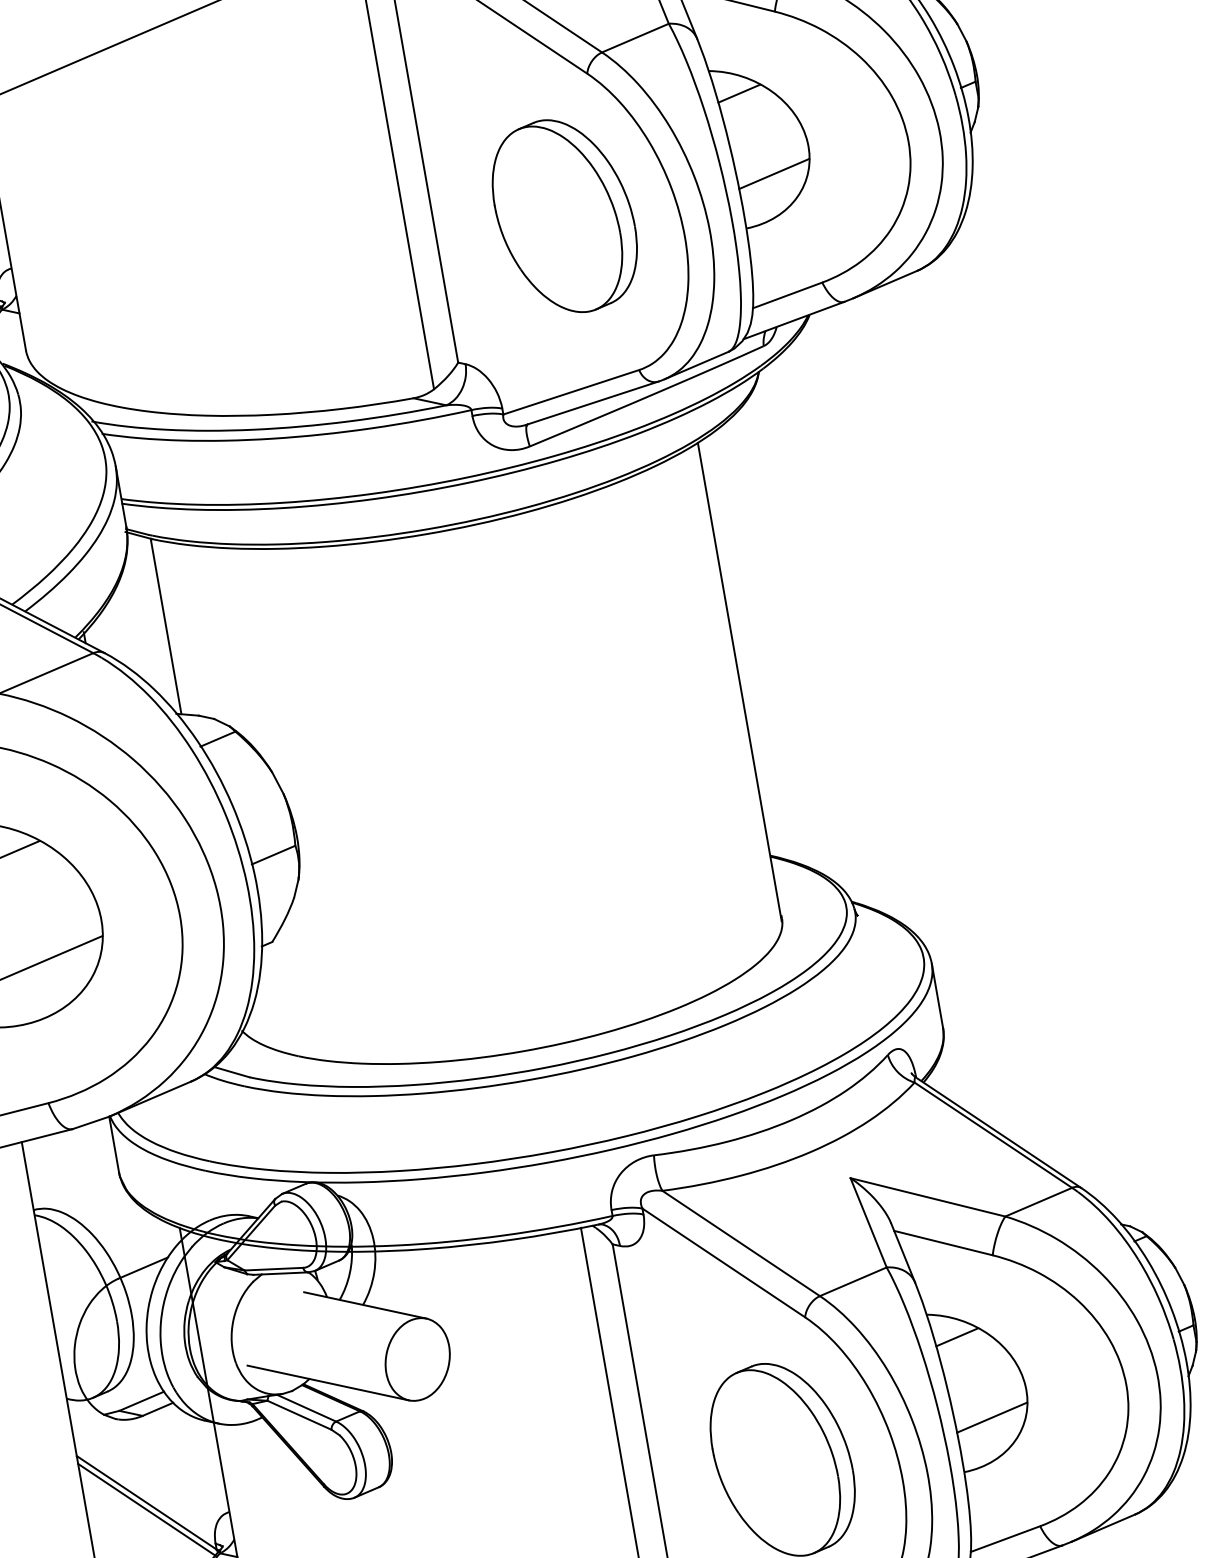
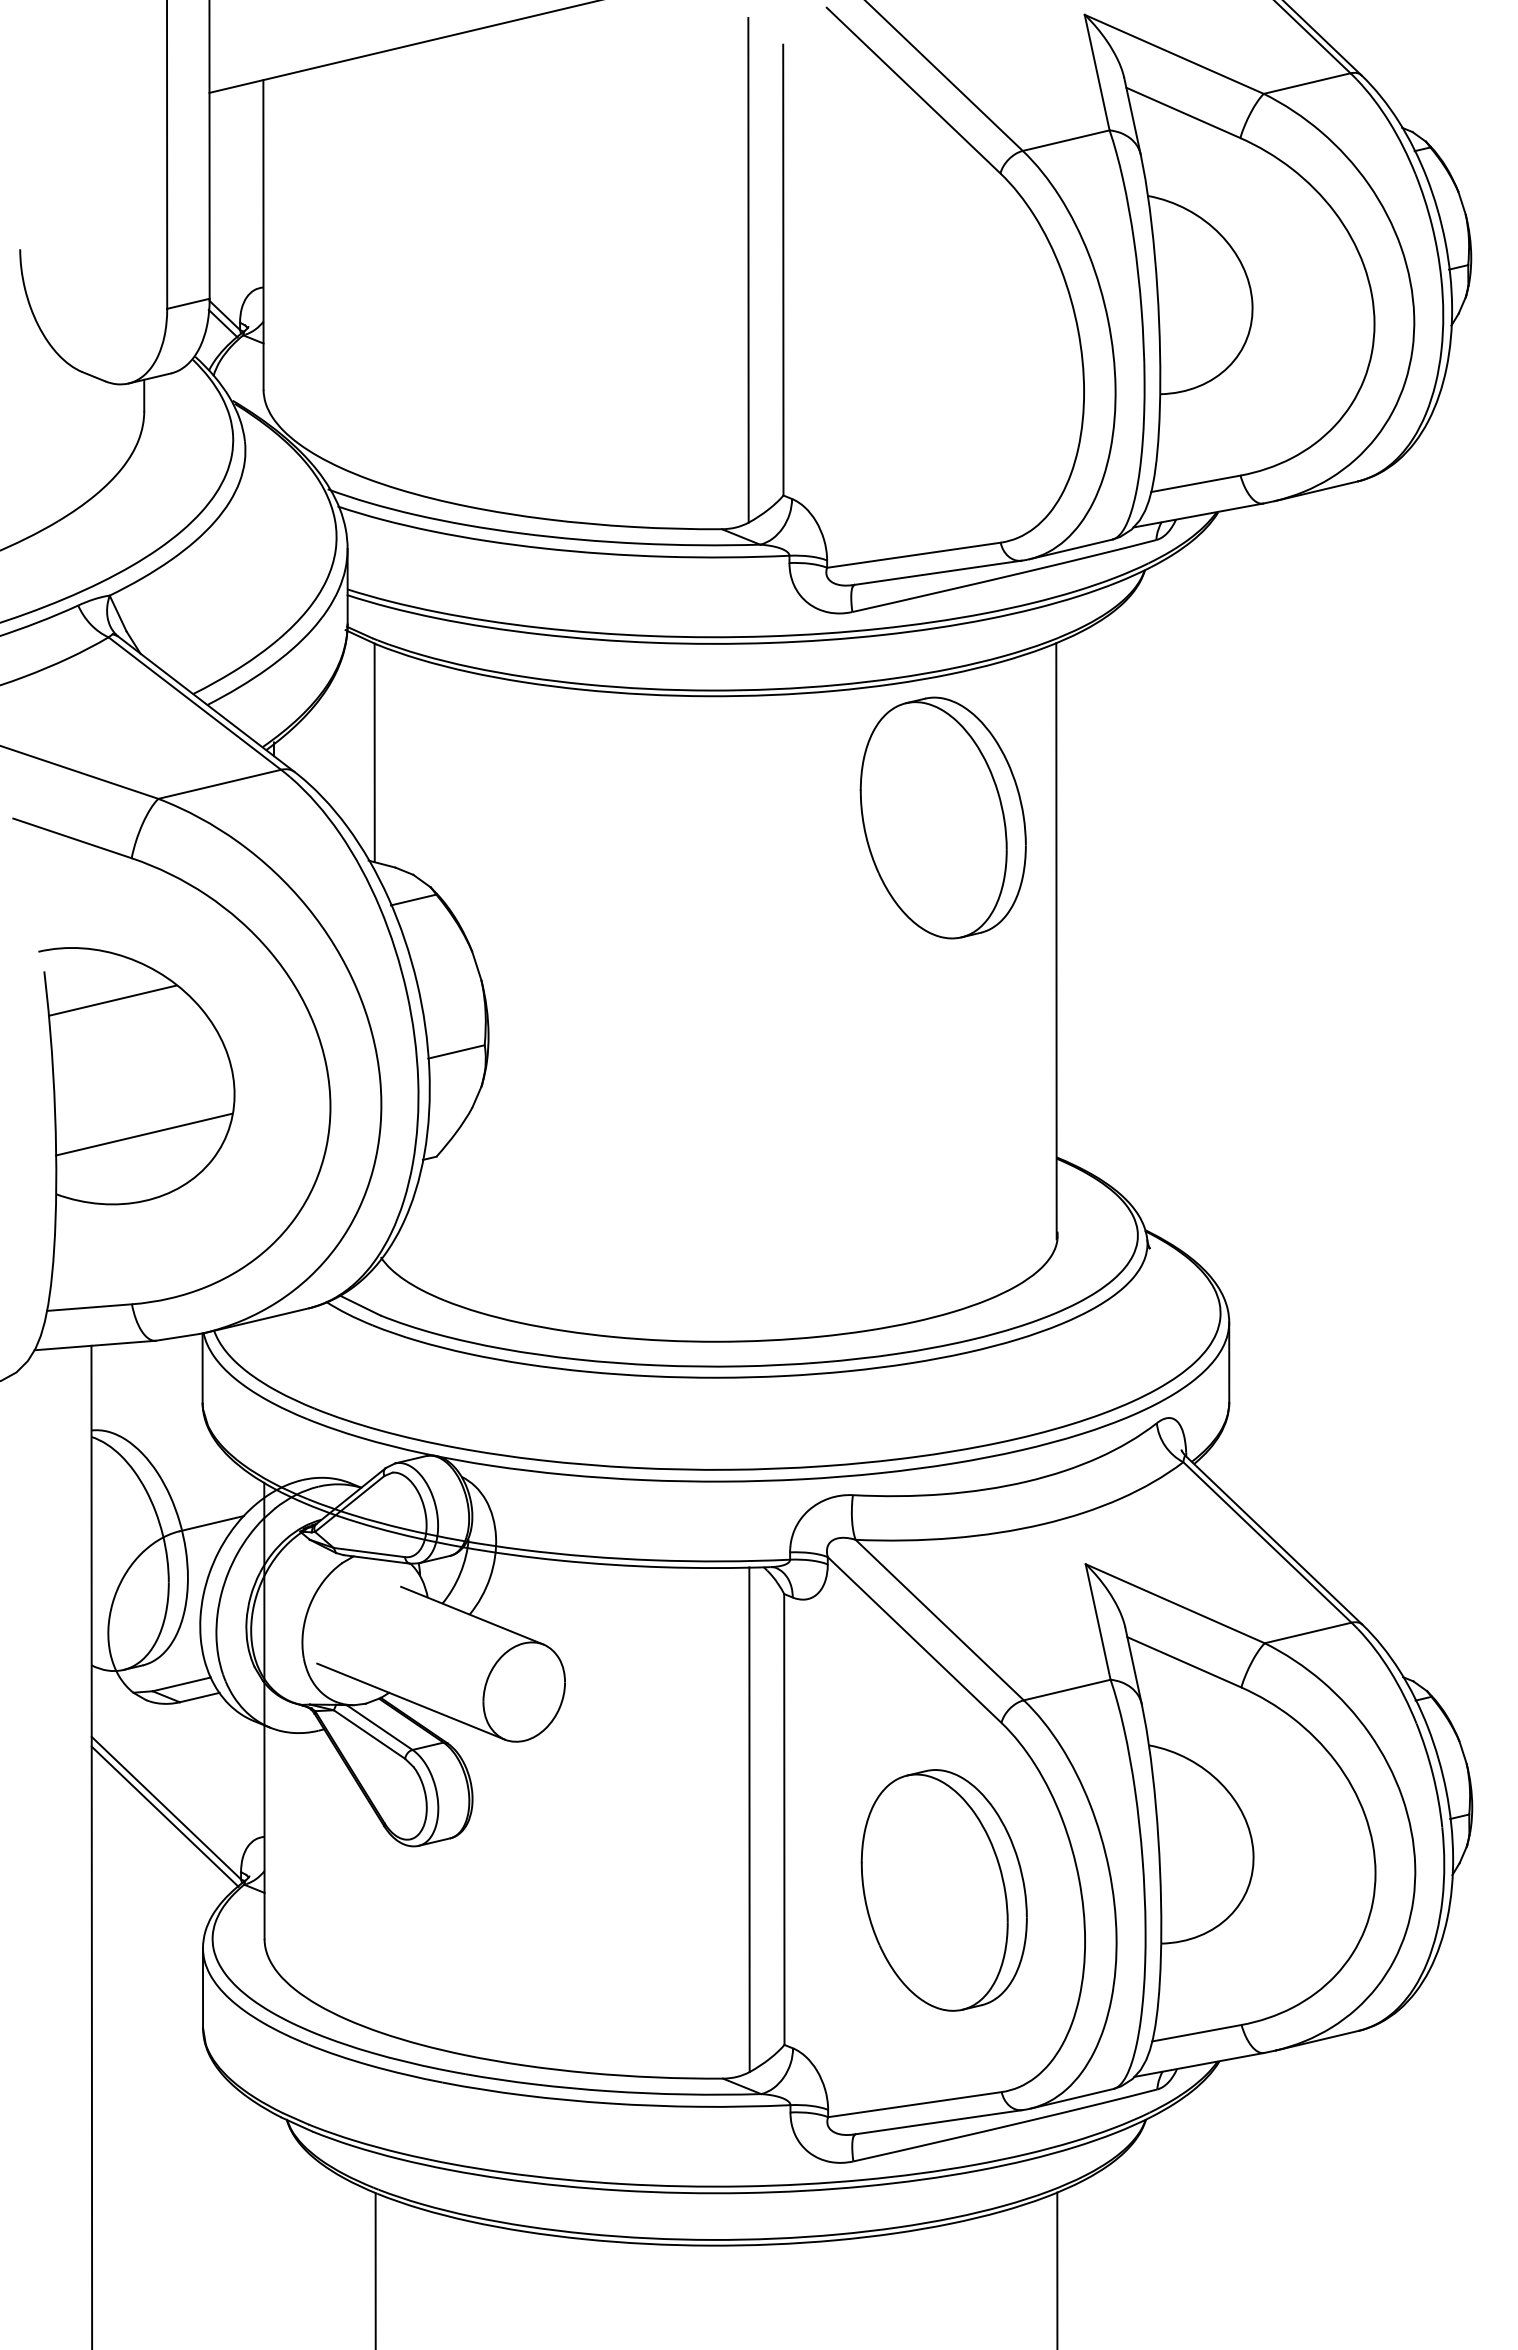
line: (738, 93) -> (1179, 229), removed
line: (773, 173) -> (1204, 333), removed
part: (564, 215) -> (942, 817), moved
line: (956, 1336) -> (1180, 1778), removed
line: (991, 1417) -> (1205, 1883), removed

